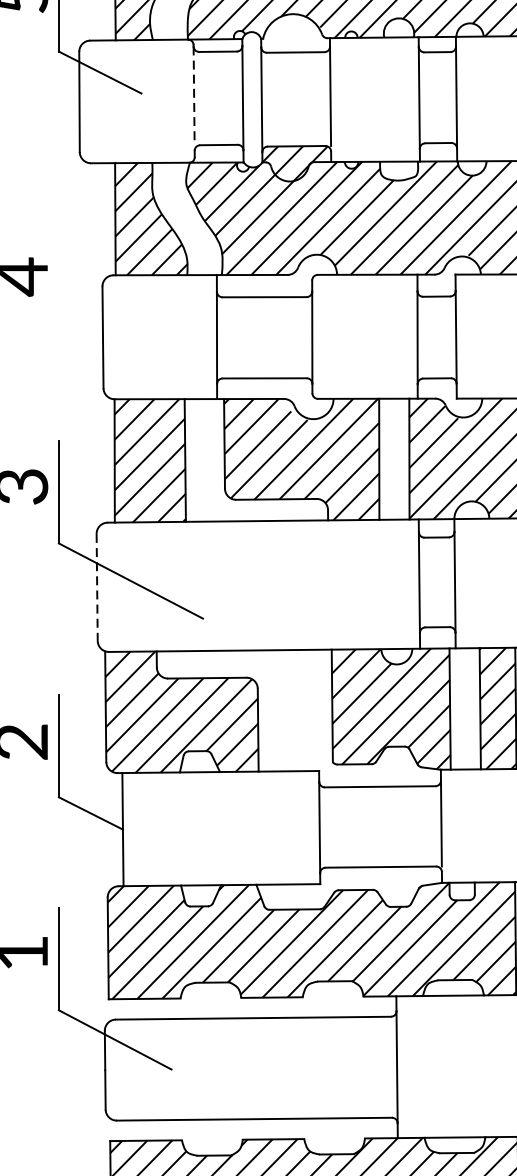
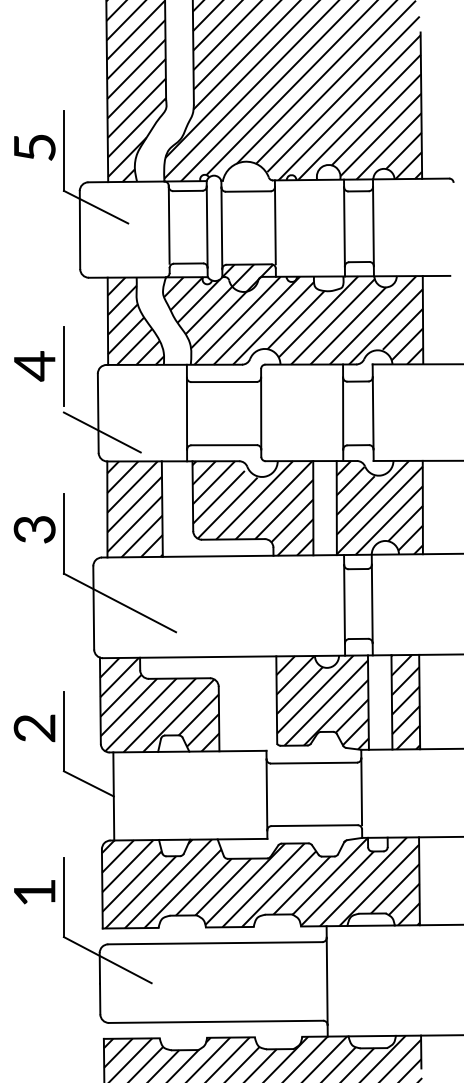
line: (194, 96) -> (169, 225), dashed -> solid
line: (58, 277) -> (63, 366), added
line: (107, 362) -> (101, 432), added
line: (96, 586) -> (93, 607), dashed -> solid

